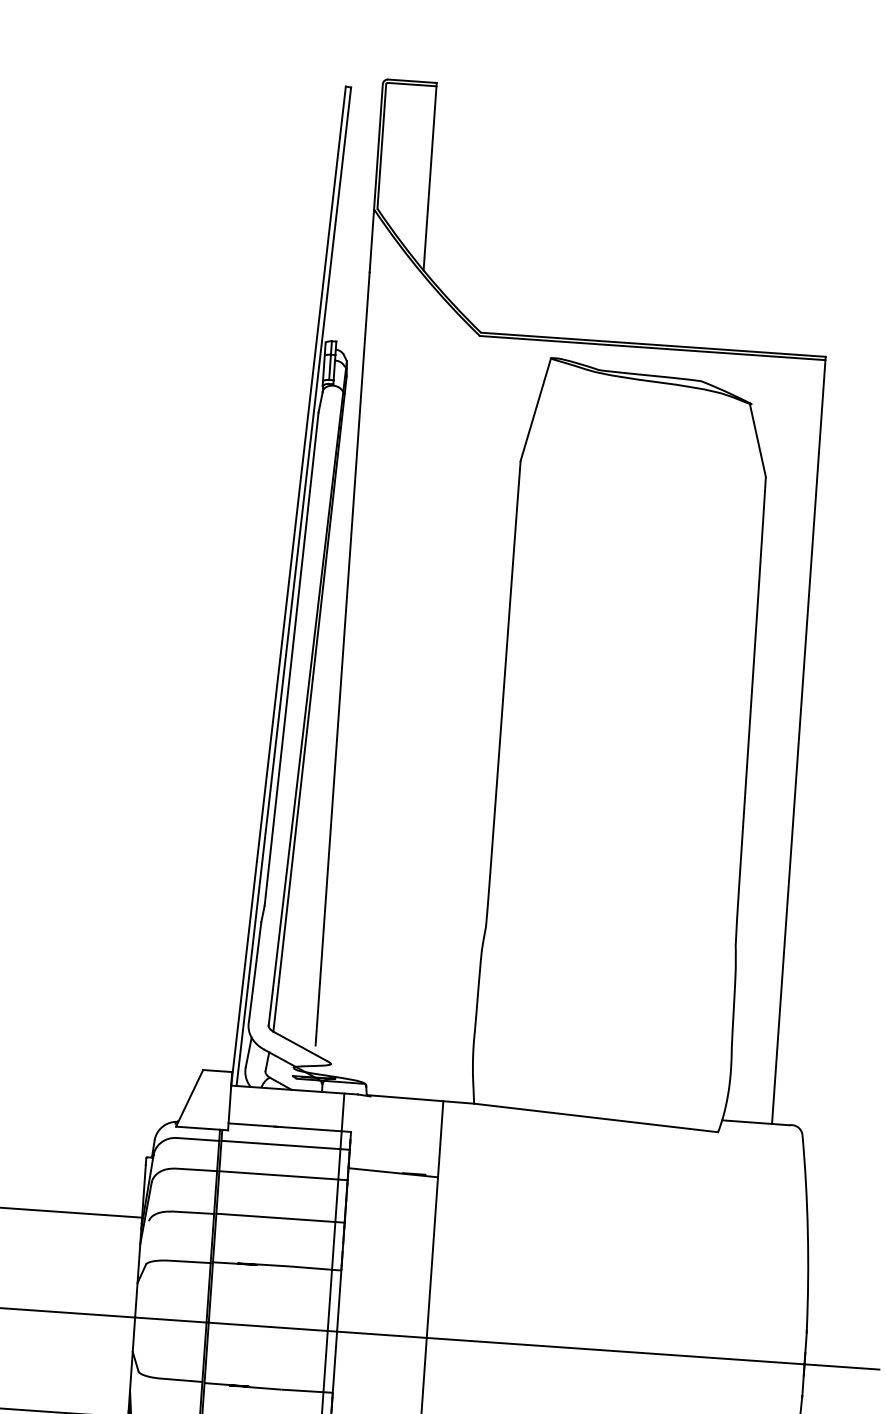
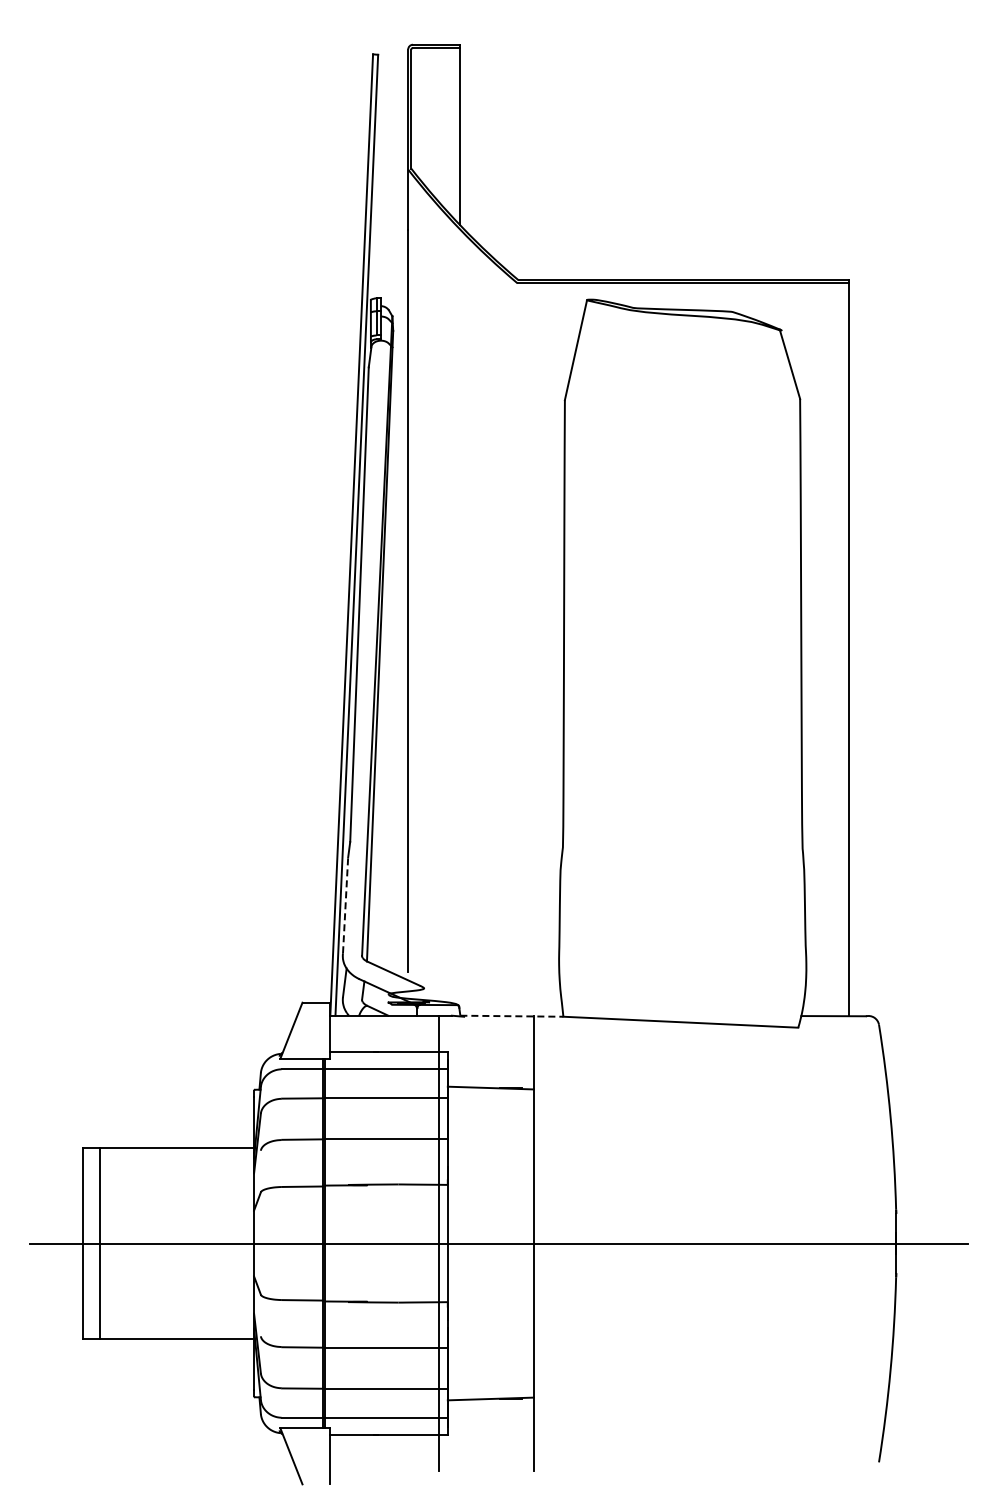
line: (255, 971) -> (345, 905), solid -> dashed
line: (420, 1099) -> (511, 1016), solid -> dashed

